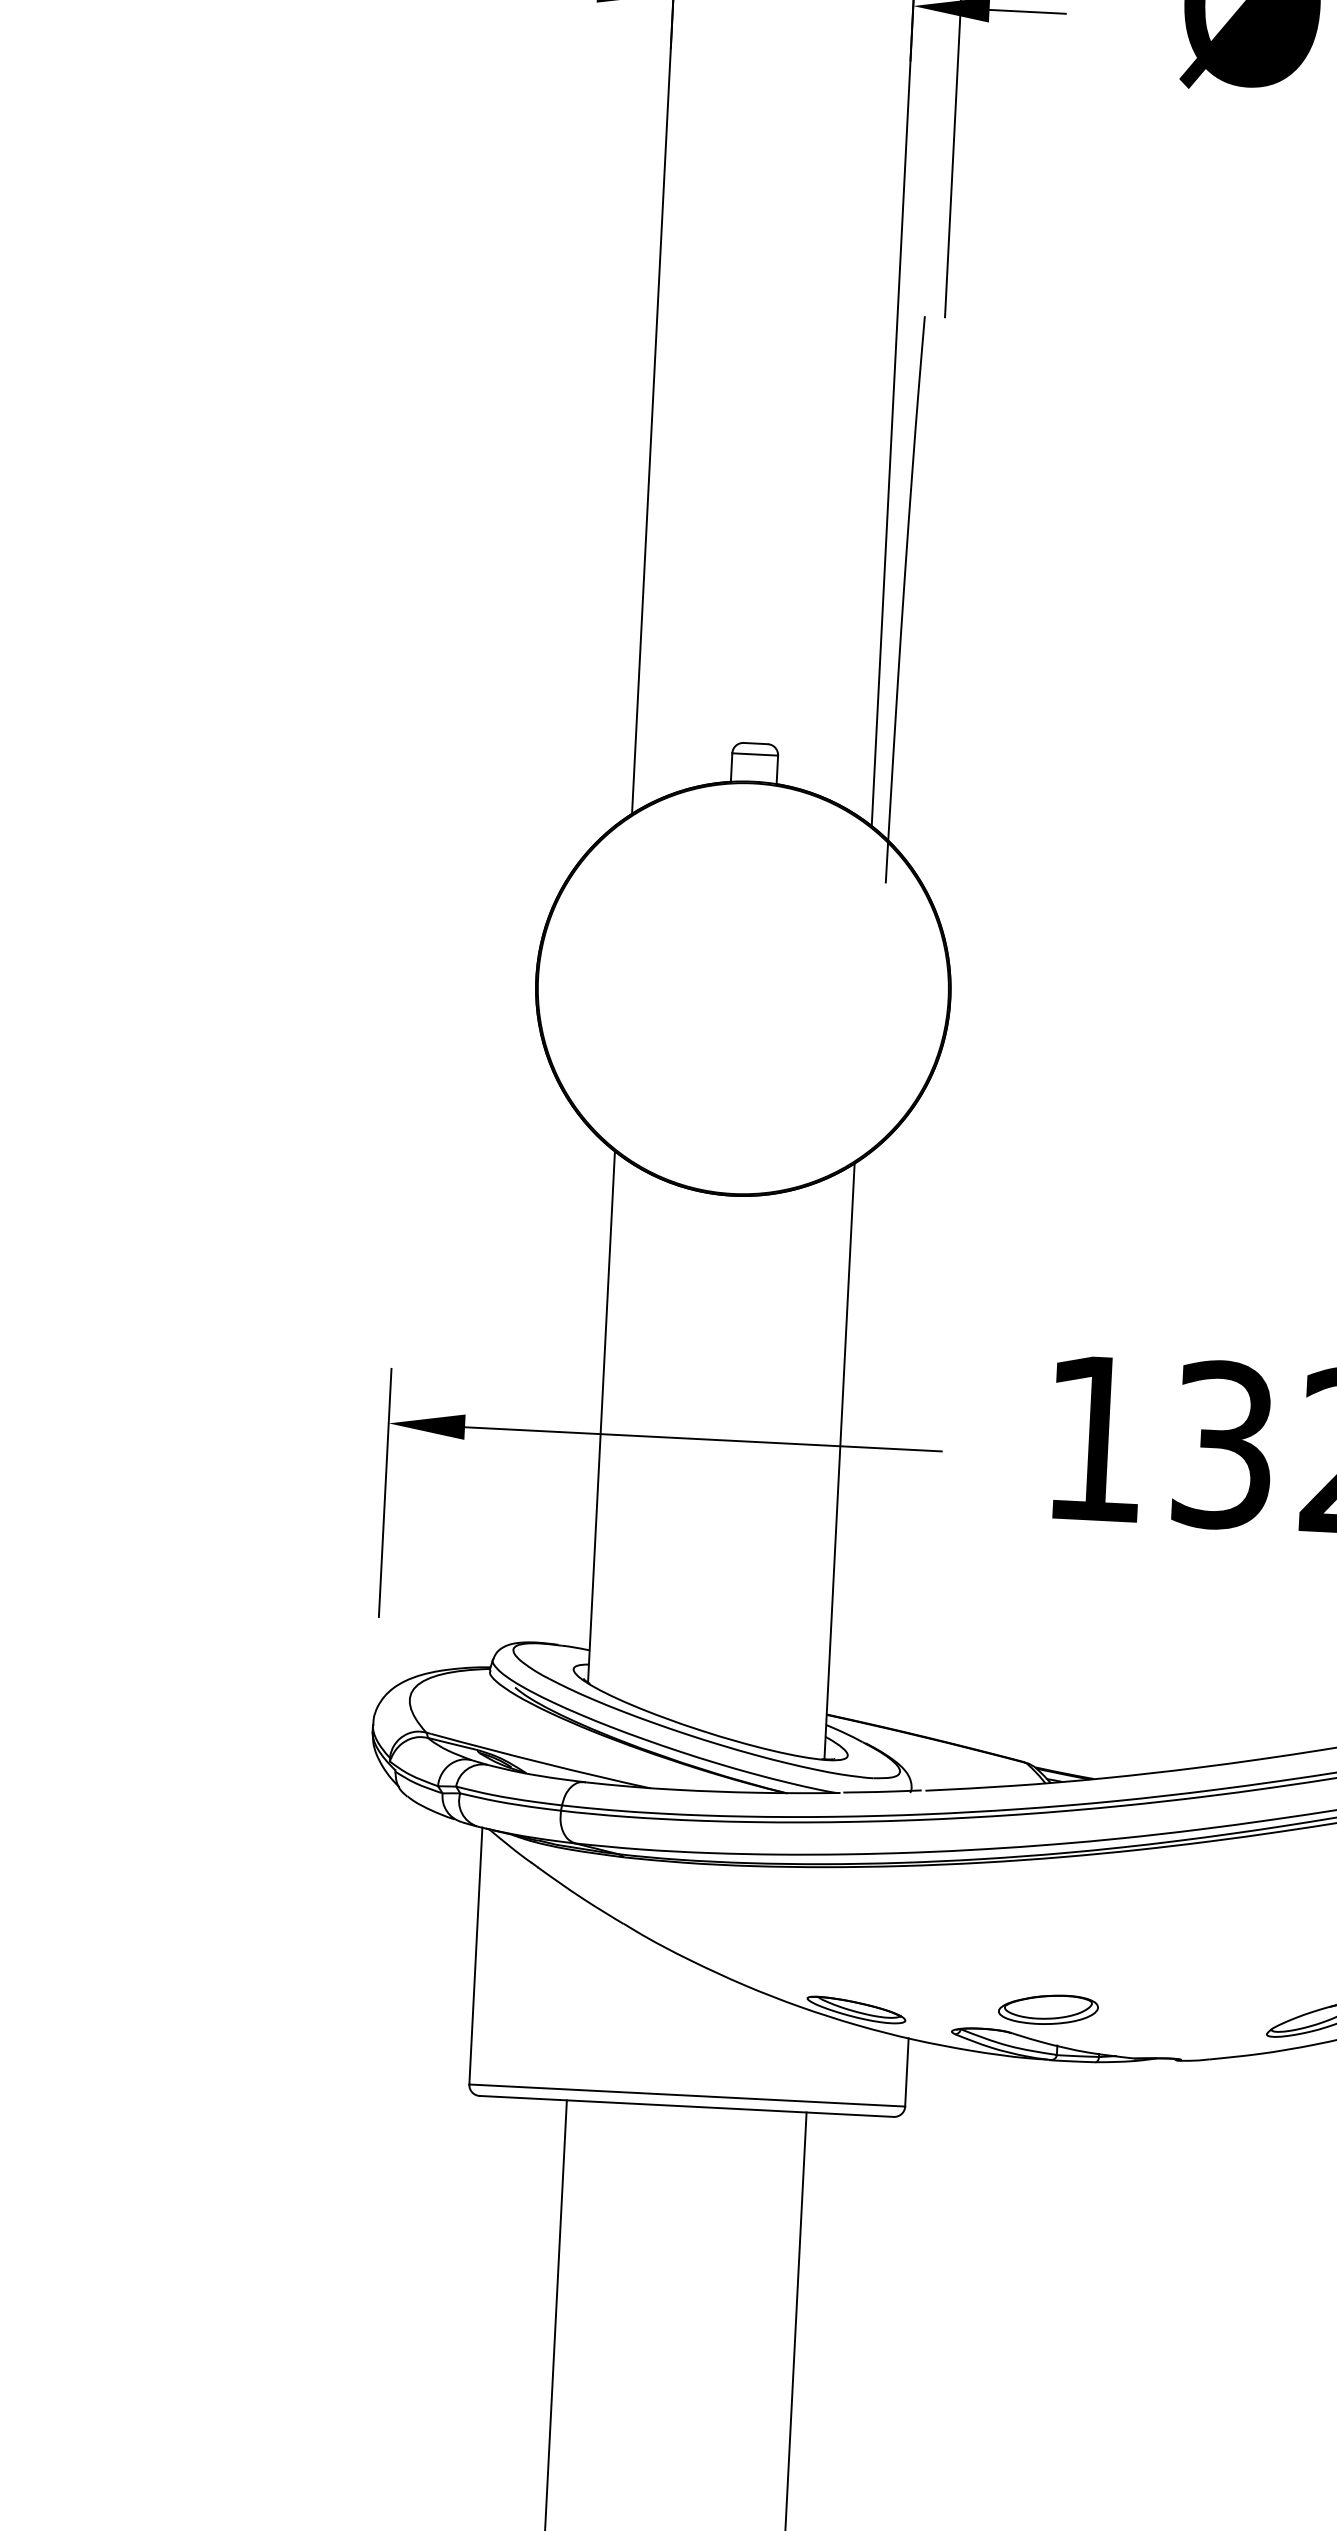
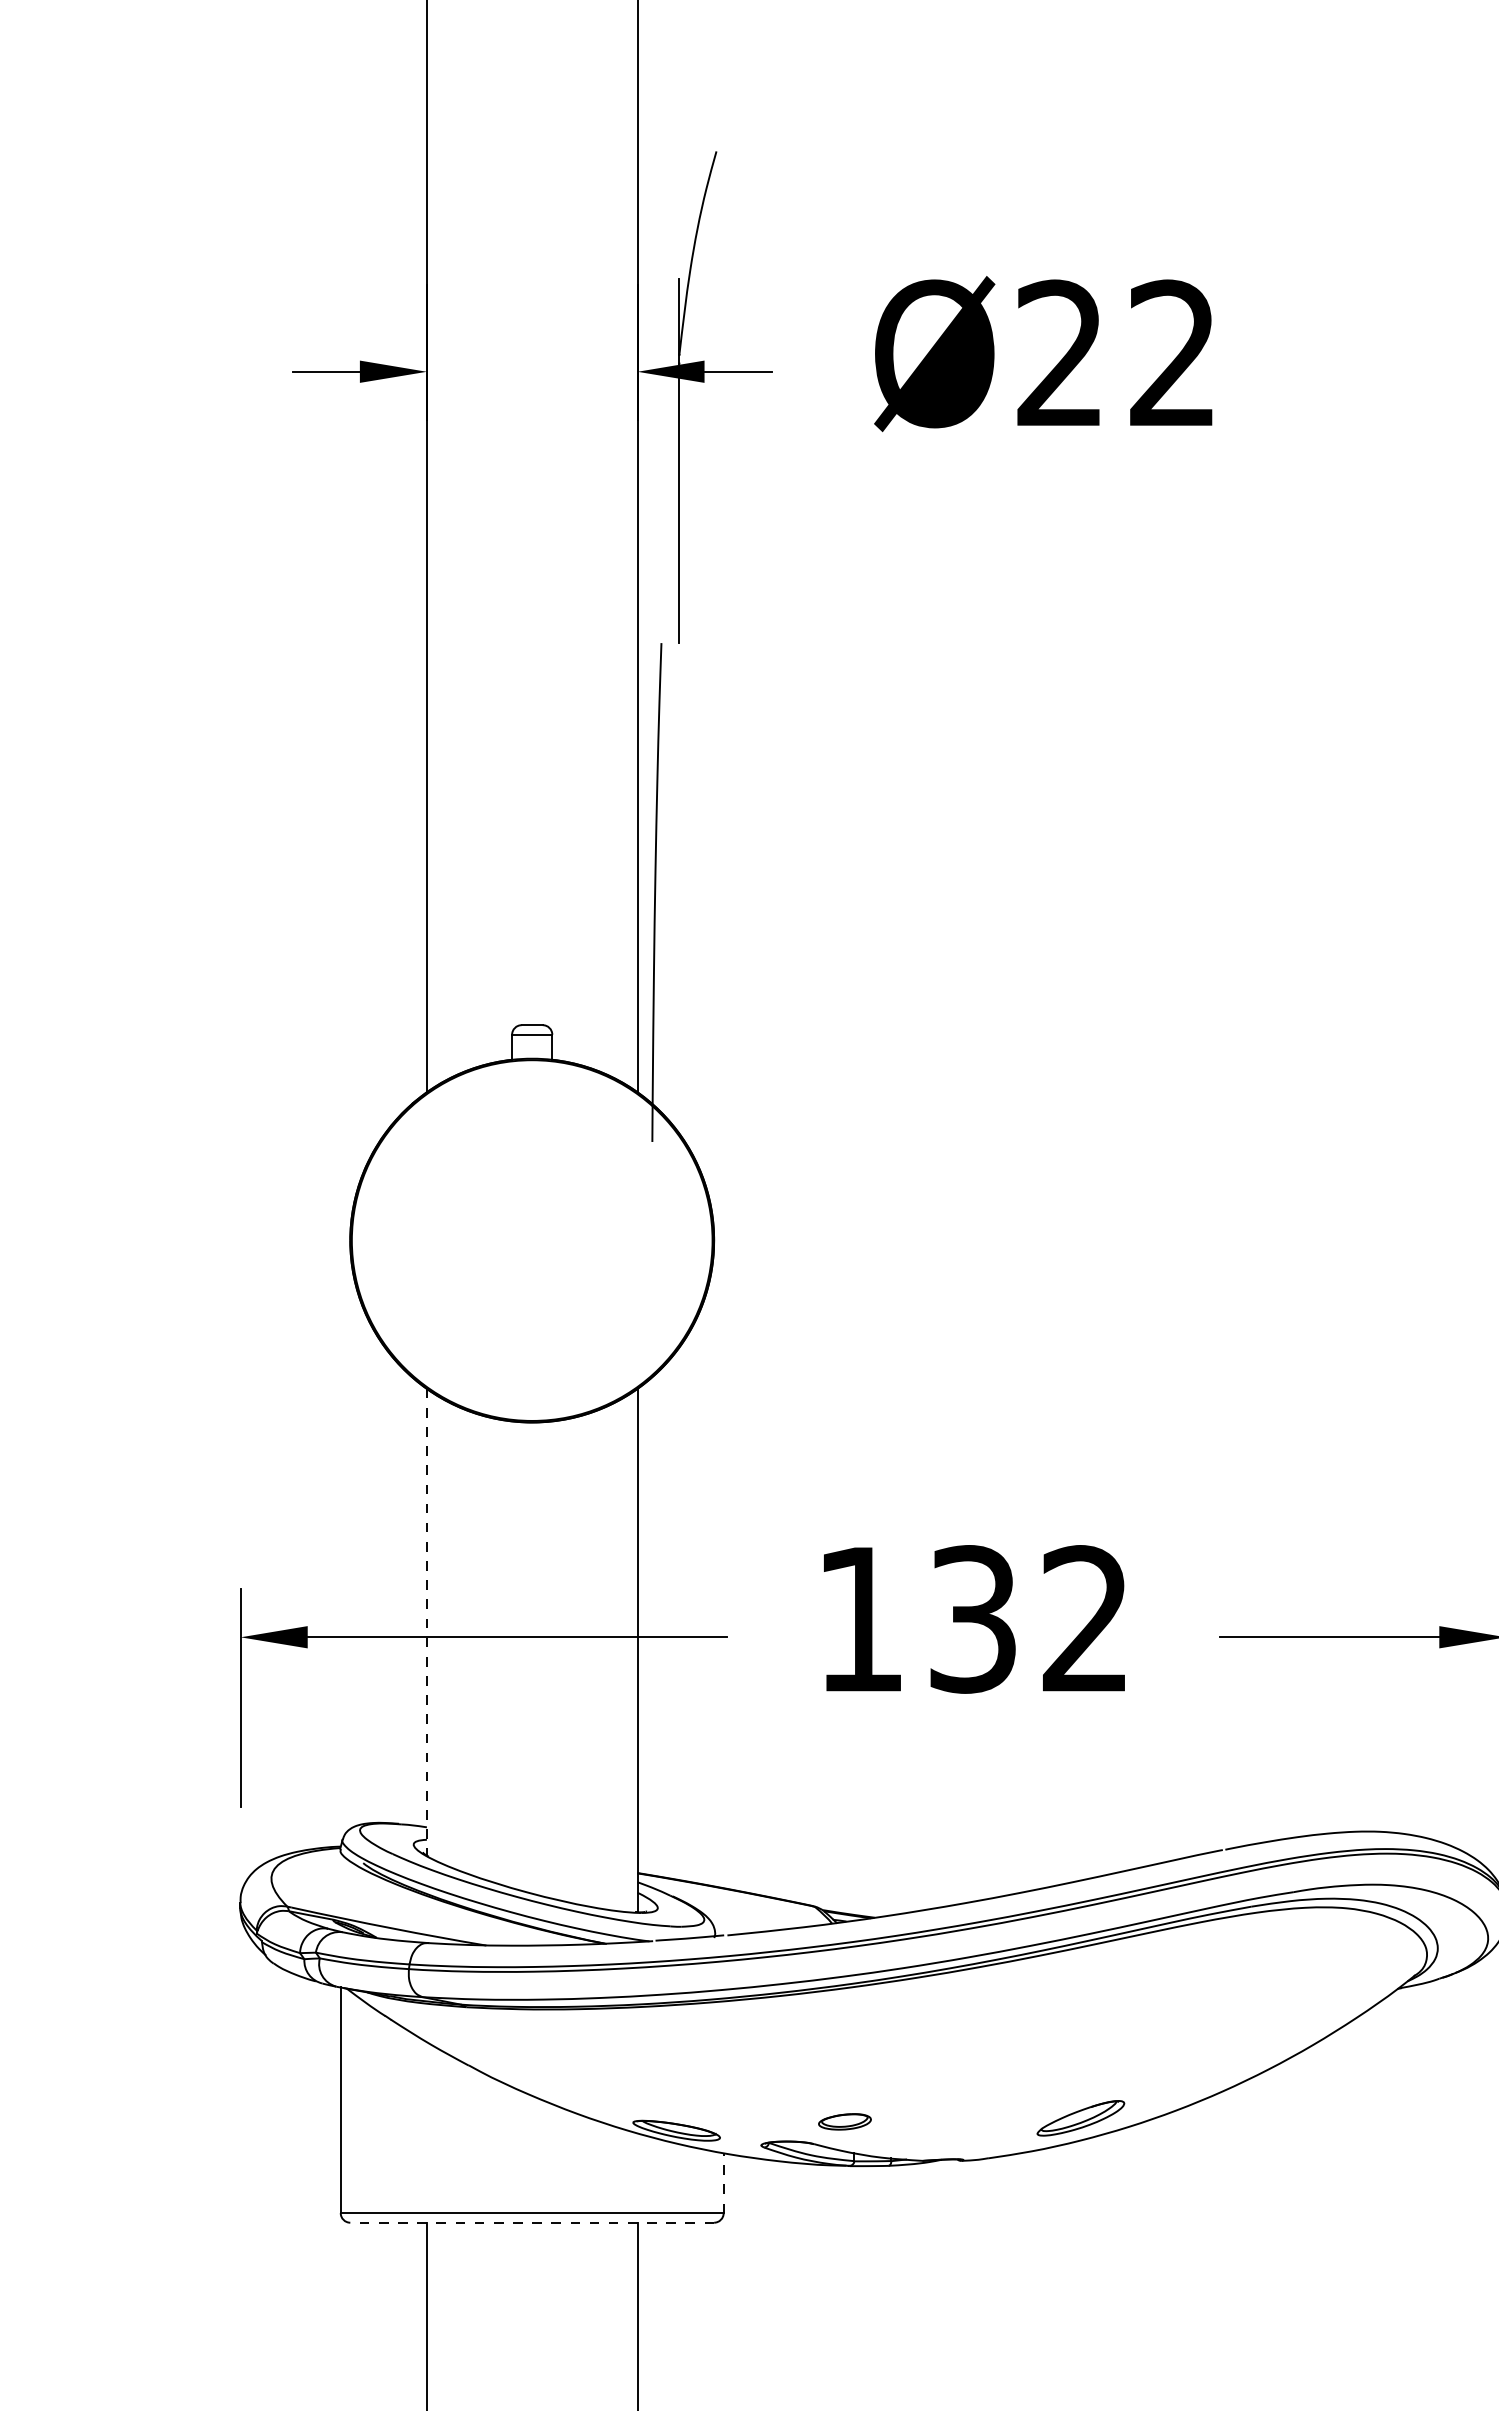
line: (601, 1417) -> (426, 1622), solid -> dashed
part: (1047, 2009) -> (844, 2121), size x0.6
line: (906, 2072) -> (723, 2183), solid -> dashed
line: (687, 2106) -> (532, 2222), solid -> dashed

